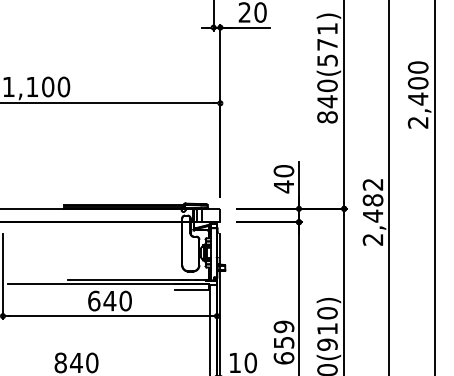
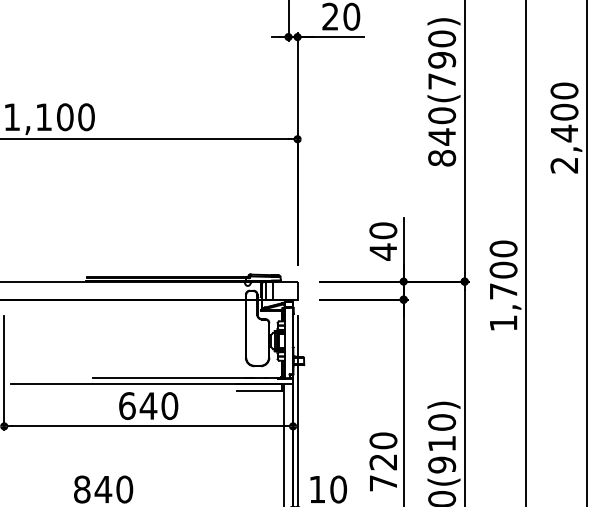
text: (327, 44) -> (442, 59), 840(571) -> 840(790)
text: (372, 211) -> (502, 285), 2,482 -> 1,700
text: (283, 342) -> (382, 461), 659 -> 720

